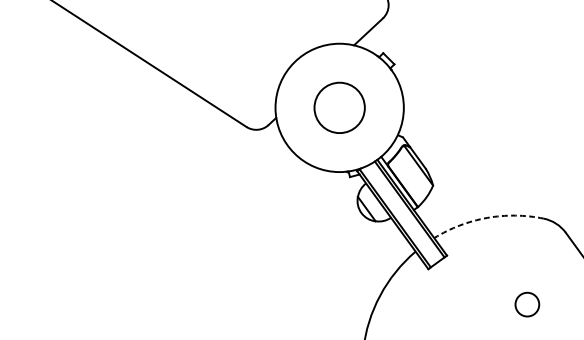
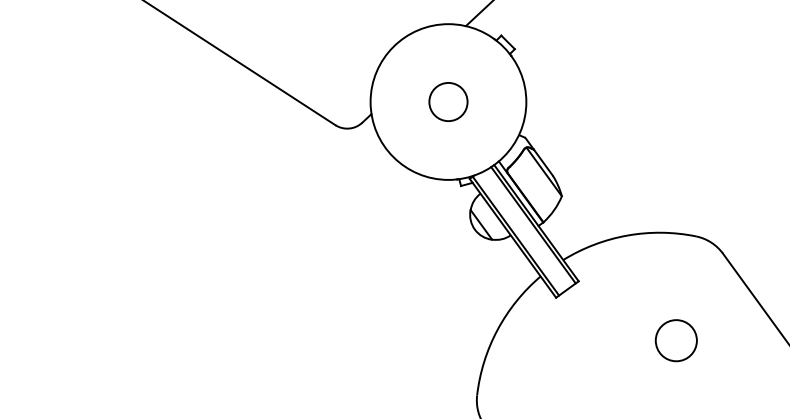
circle: (339, 107) -> (448, 101), size x0.62
arc: (487, 217) -> (627, 235), dashed -> solid
circle: (526, 304) -> (675, 340), size x1.43

